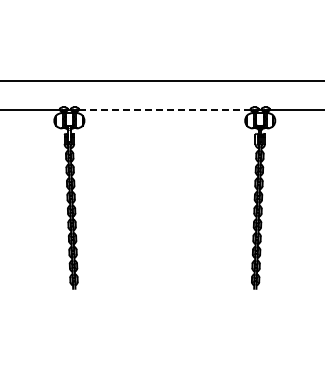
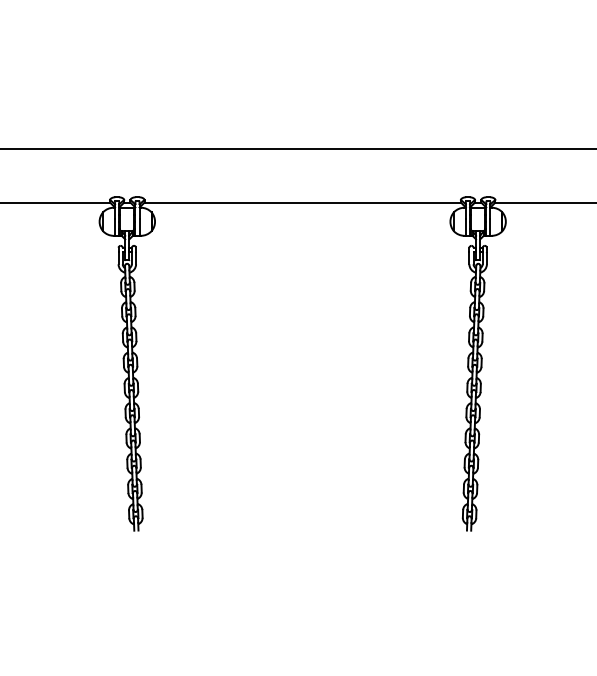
line: (165, 110) -> (304, 202), dashed -> solid

